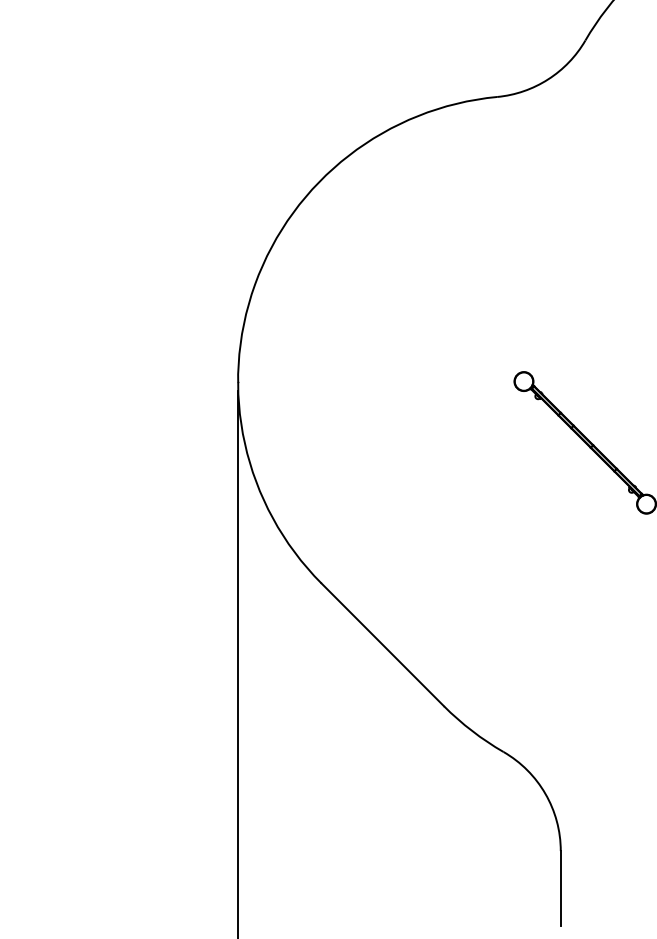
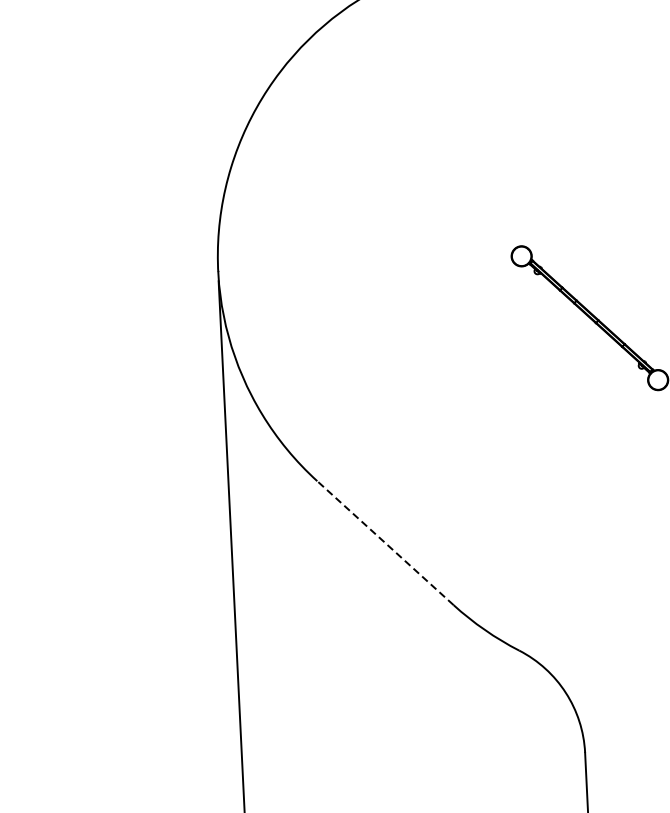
line: (382, 644) -> (385, 542), solid -> dashed

